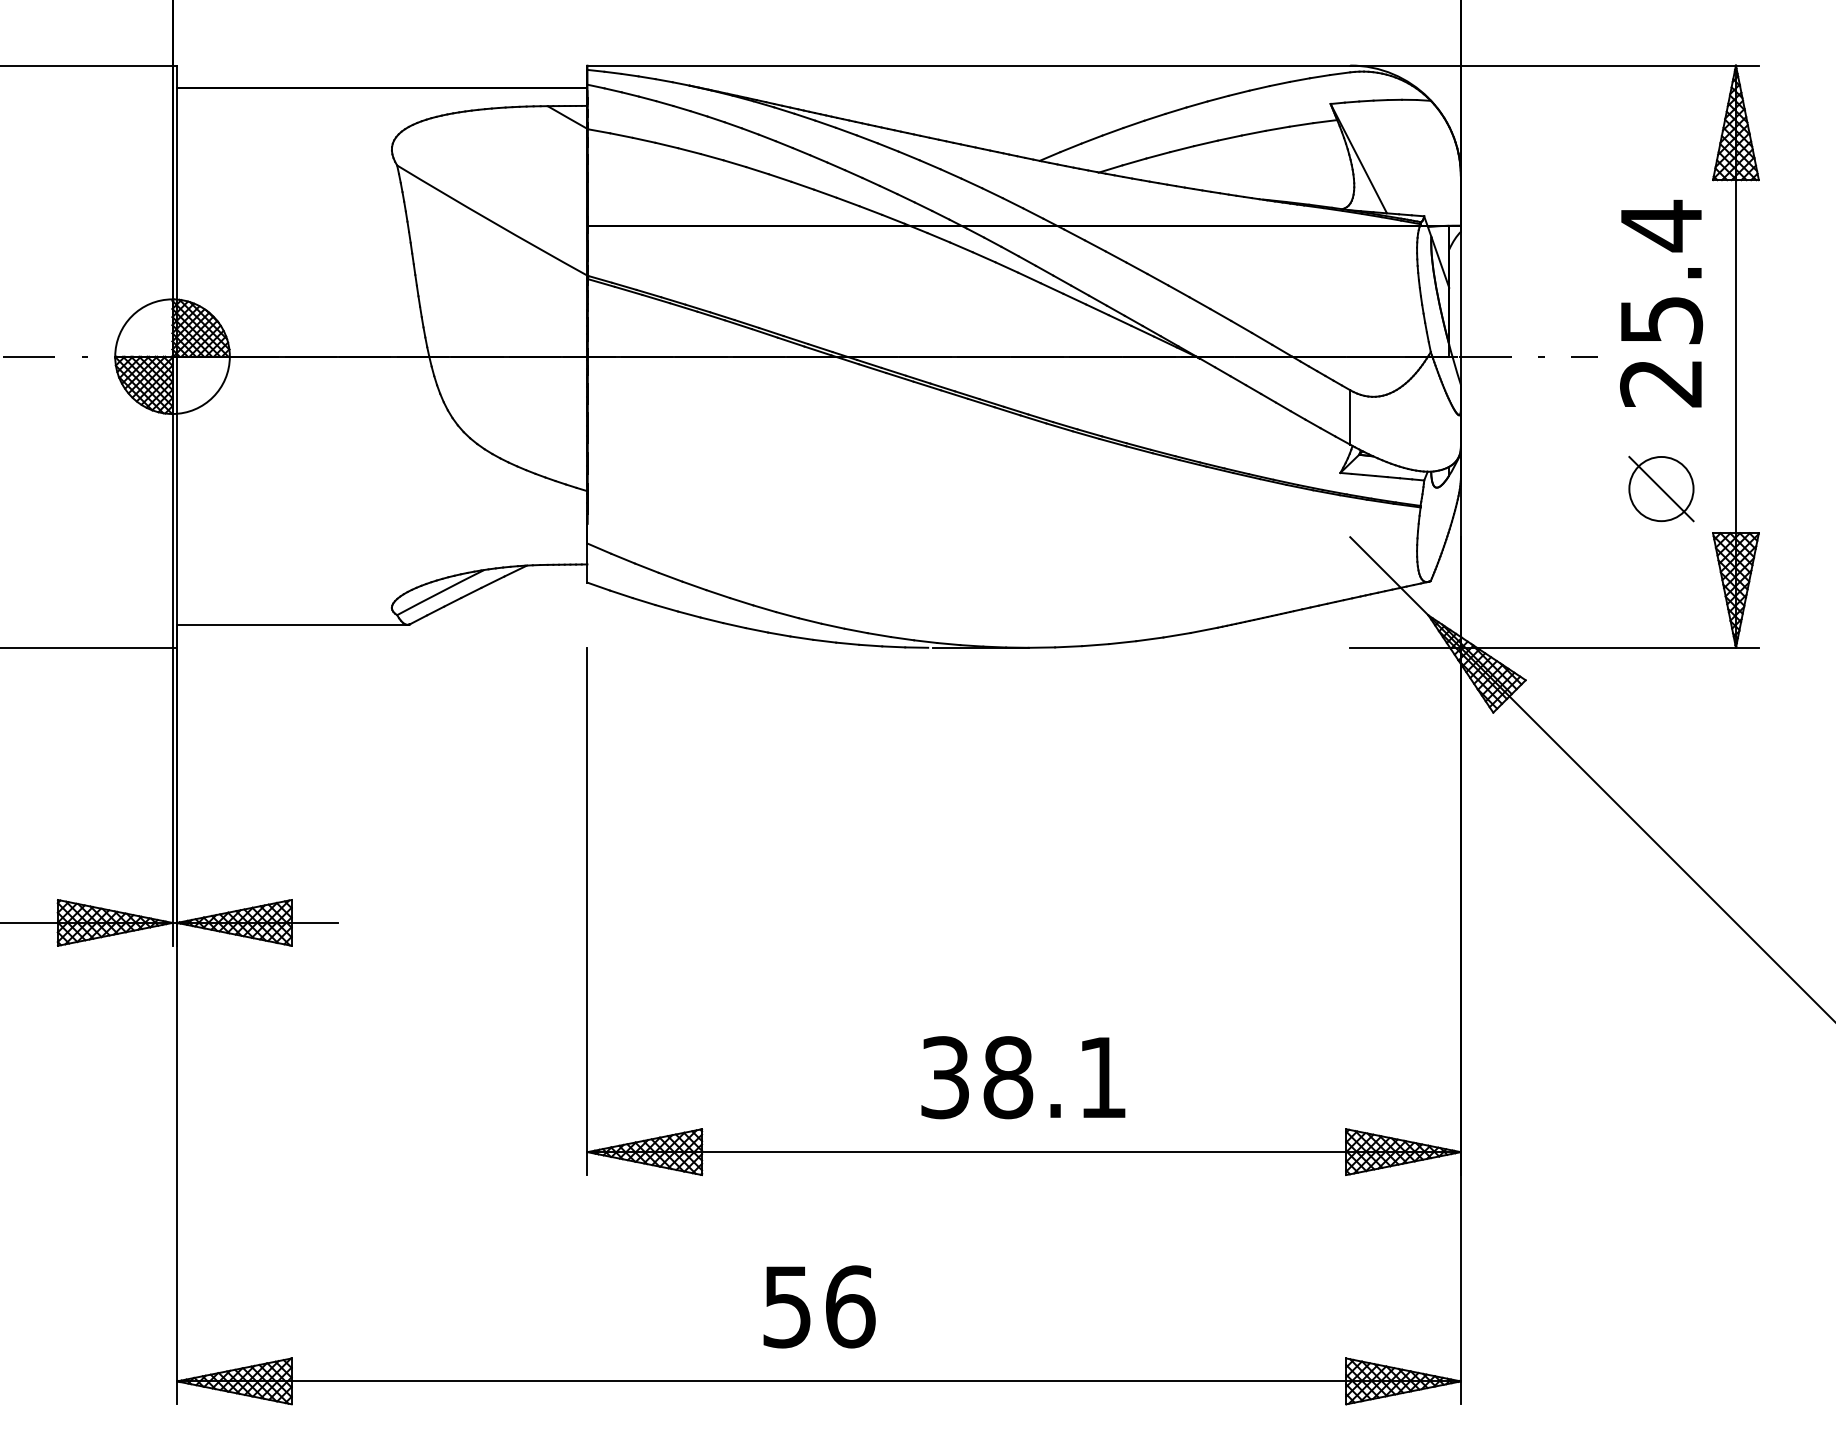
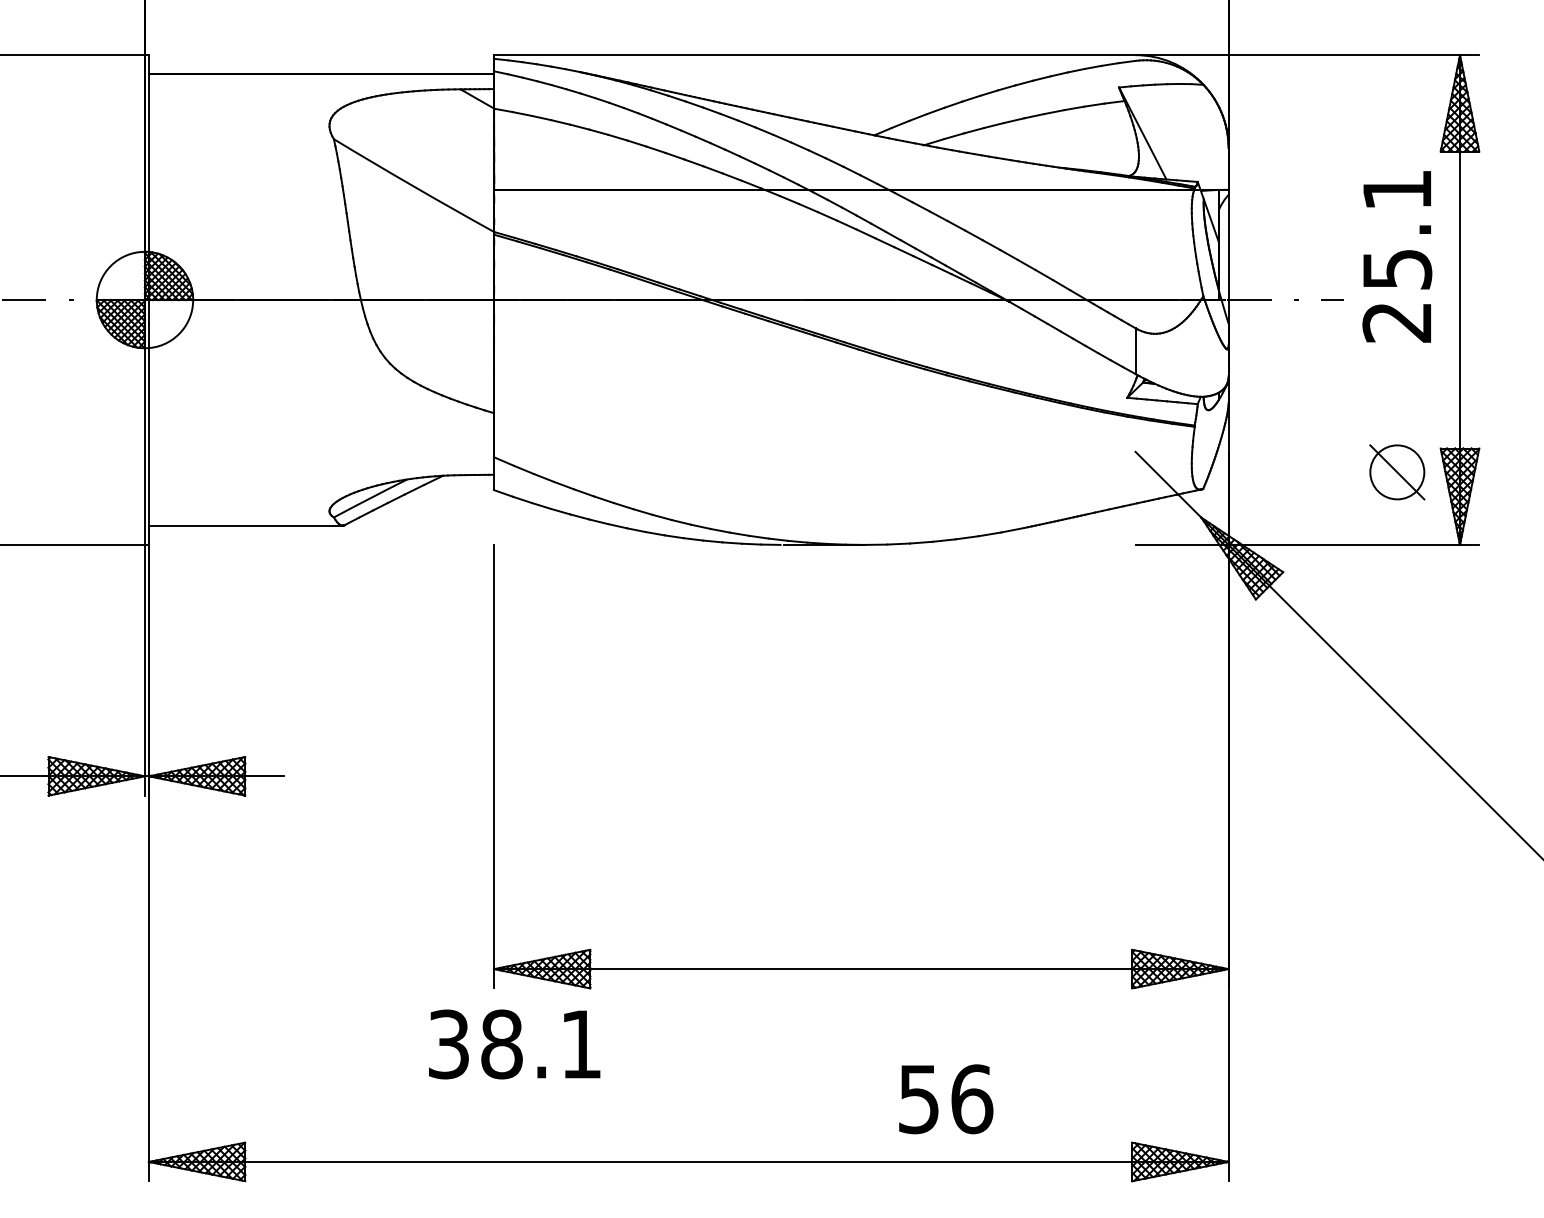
text: (1660, 226) -> (1396, 190), 25.4 -> 25.1
part: (1661, 489) -> (1397, 472), moved
text: (1023, 1077) -> (514, 1044), moved
text: (819, 1307) -> (946, 1099), moved

